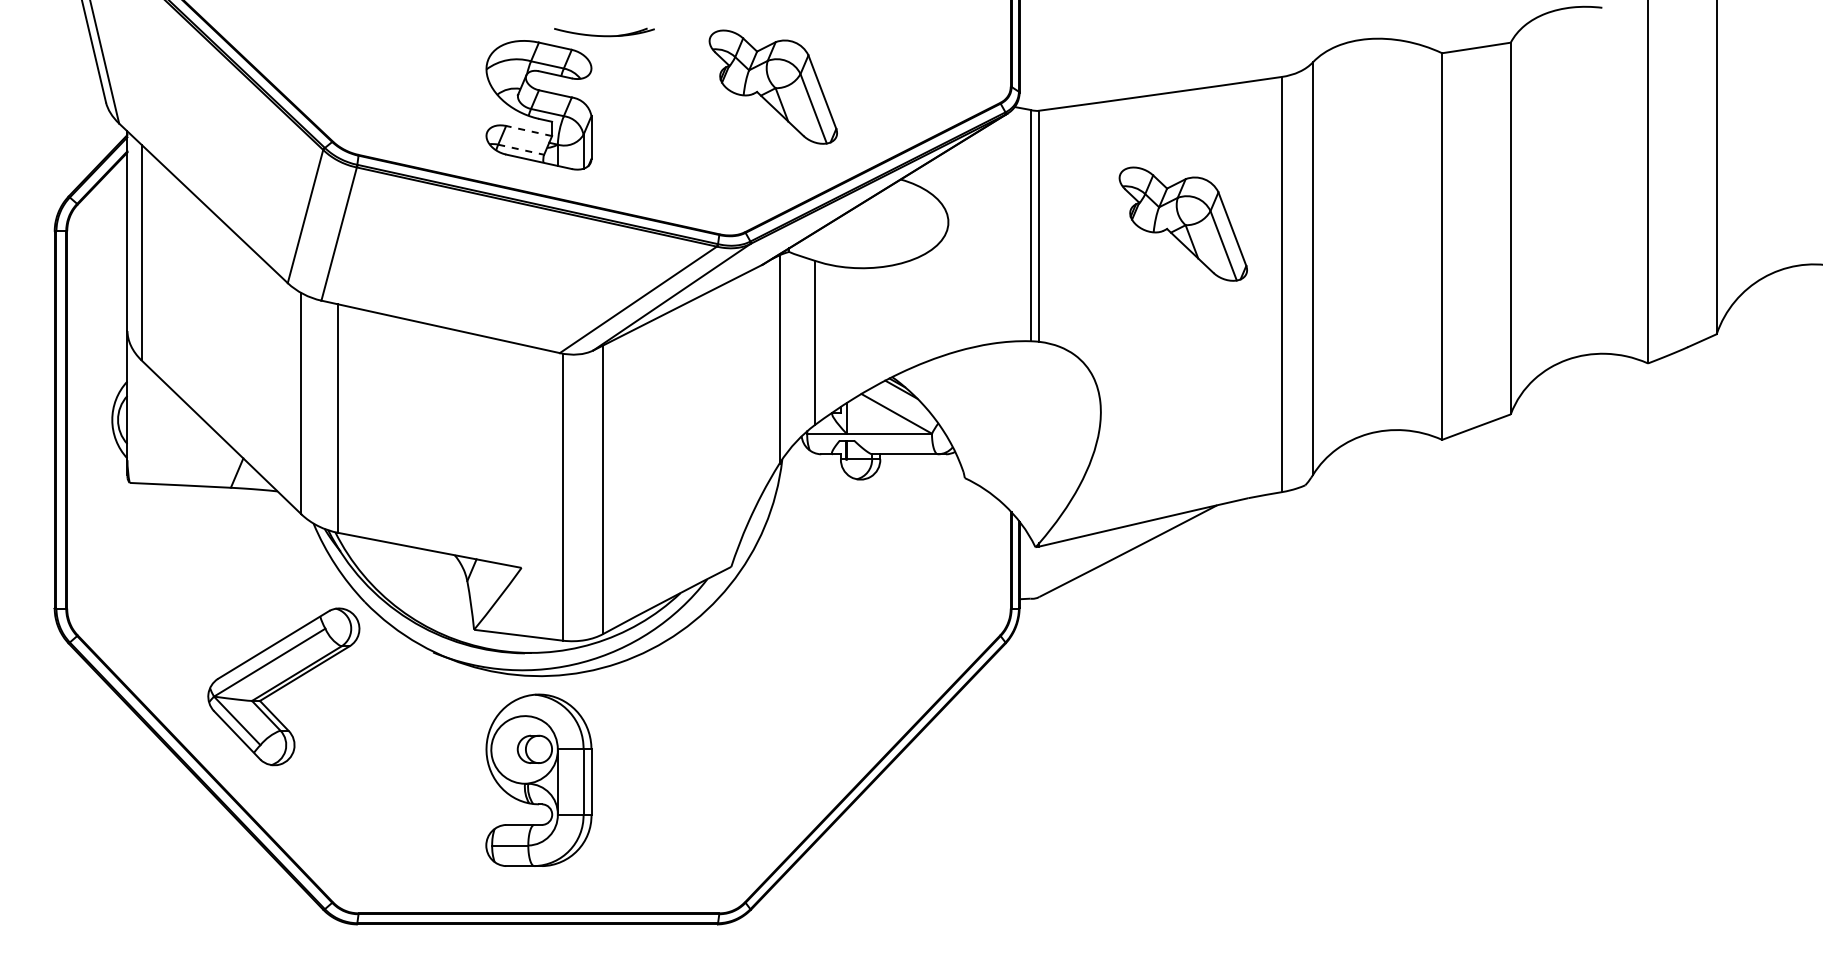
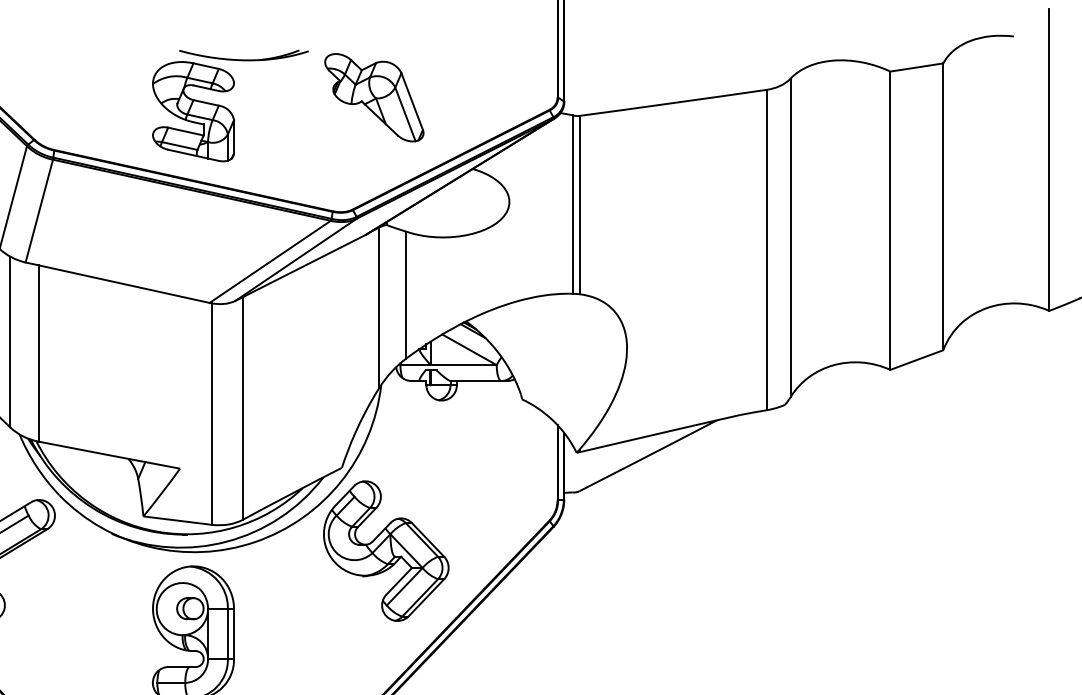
part: (604, 32) -> (244, 55), size x1.67
line: (529, 131) -> (186, 131), dashed -> solid
line: (521, 149) -> (180, 145), dashed -> solid
part: (1182, 223) -> (690, 202), removed
part: (788, 674) -> (386, 550), added

